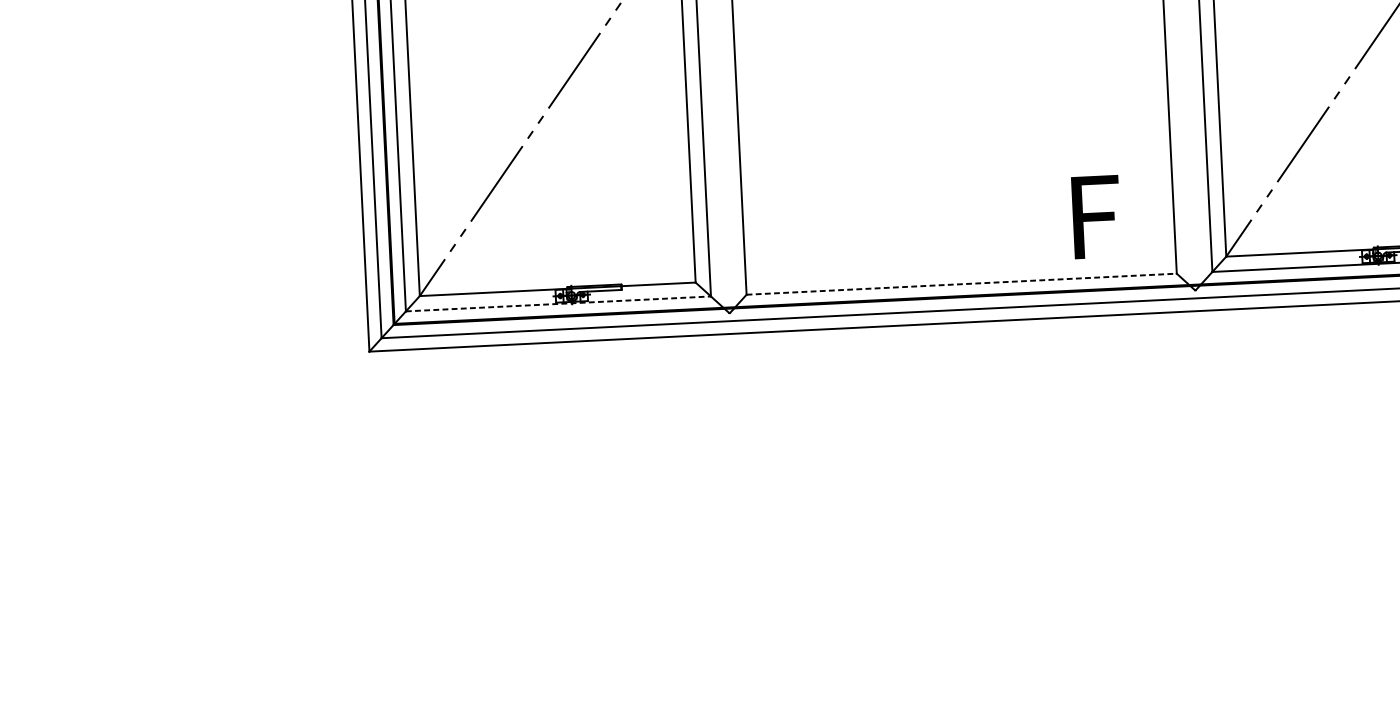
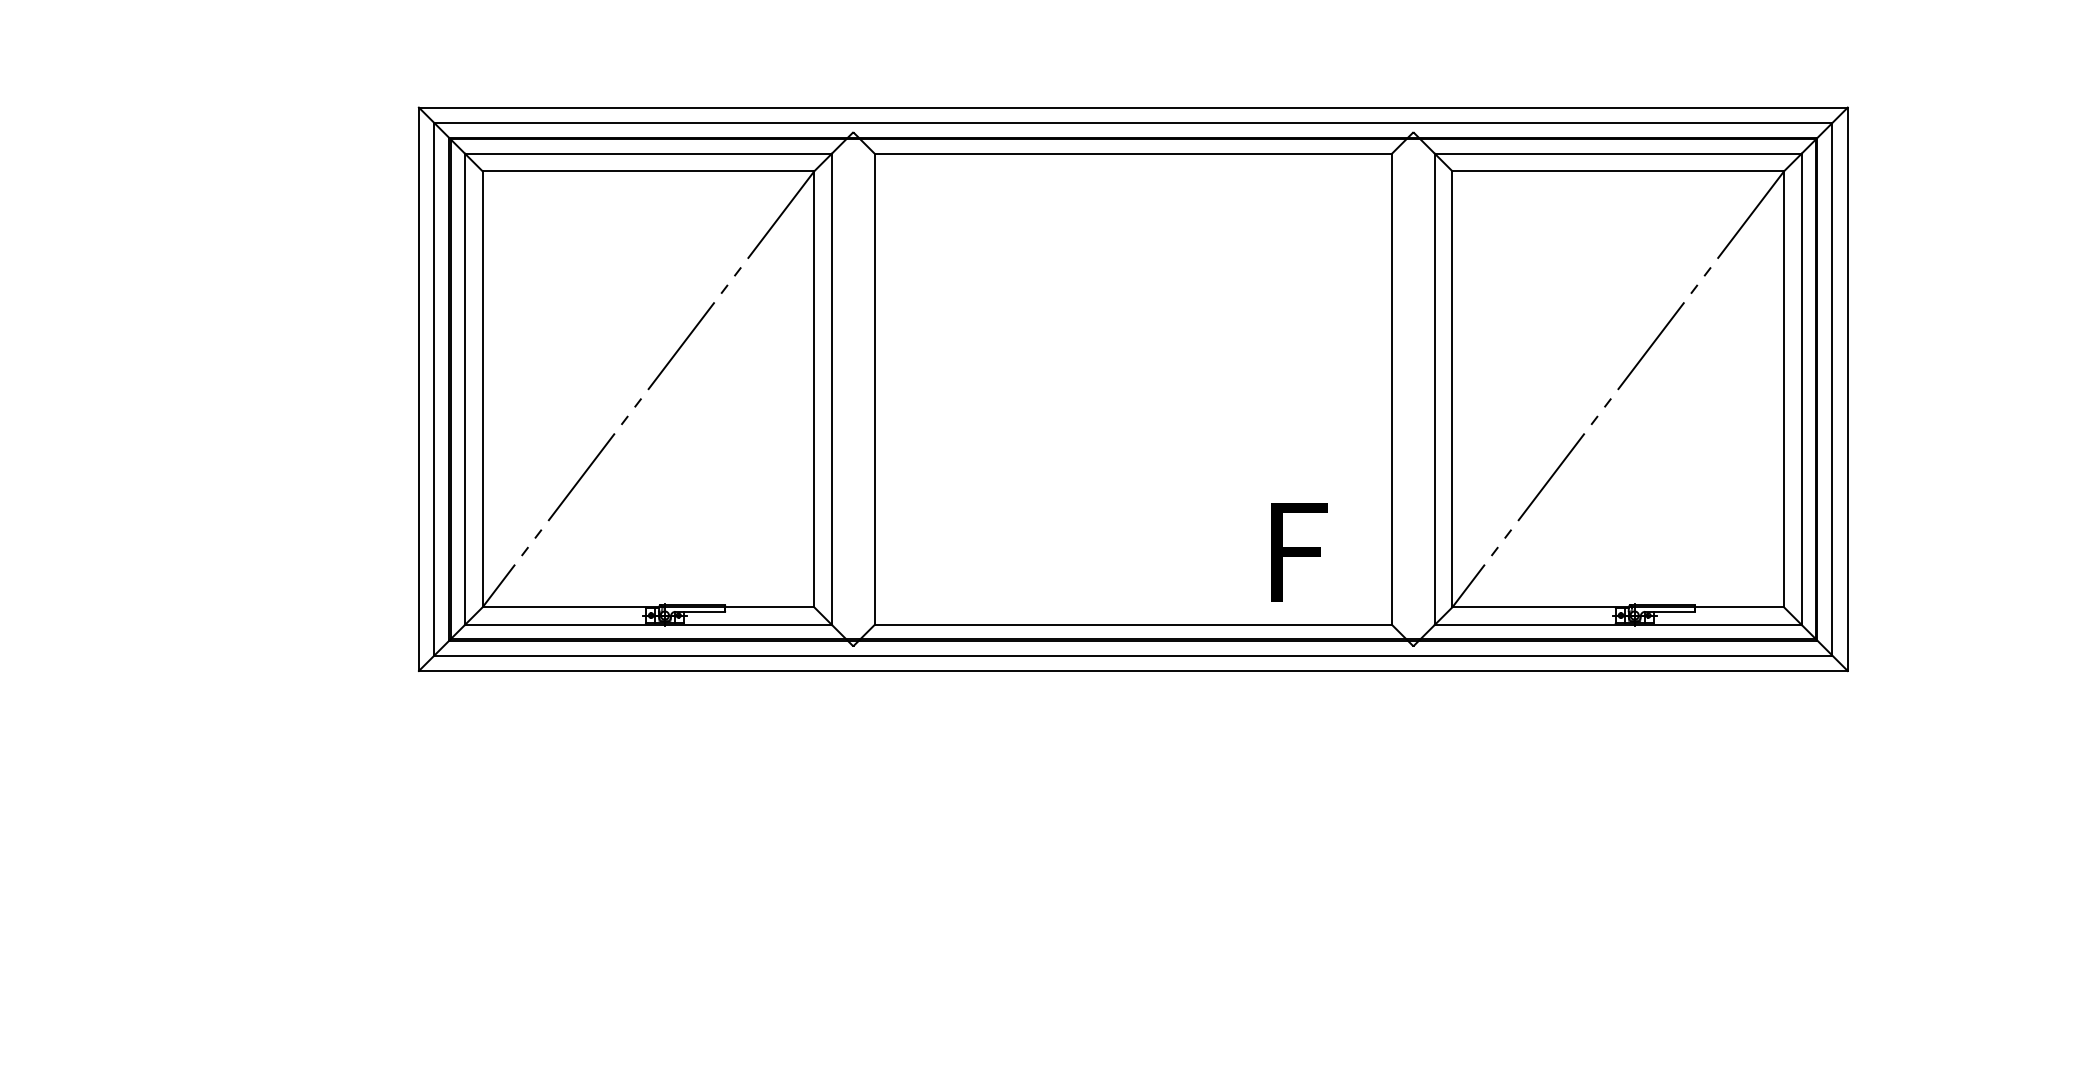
line: (961, 283) -> (1133, 624), dashed -> solid
line: (558, 303) -> (648, 624), dashed -> solid

